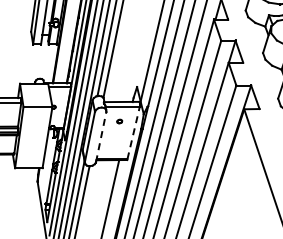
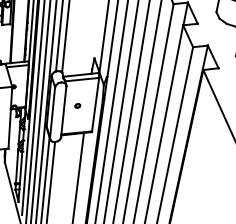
part: (119, 121) -> (77, 105), moved
line: (133, 133) -> (95, 105), dashed -> solid
line: (101, 137) -> (64, 112), dashed -> solid

